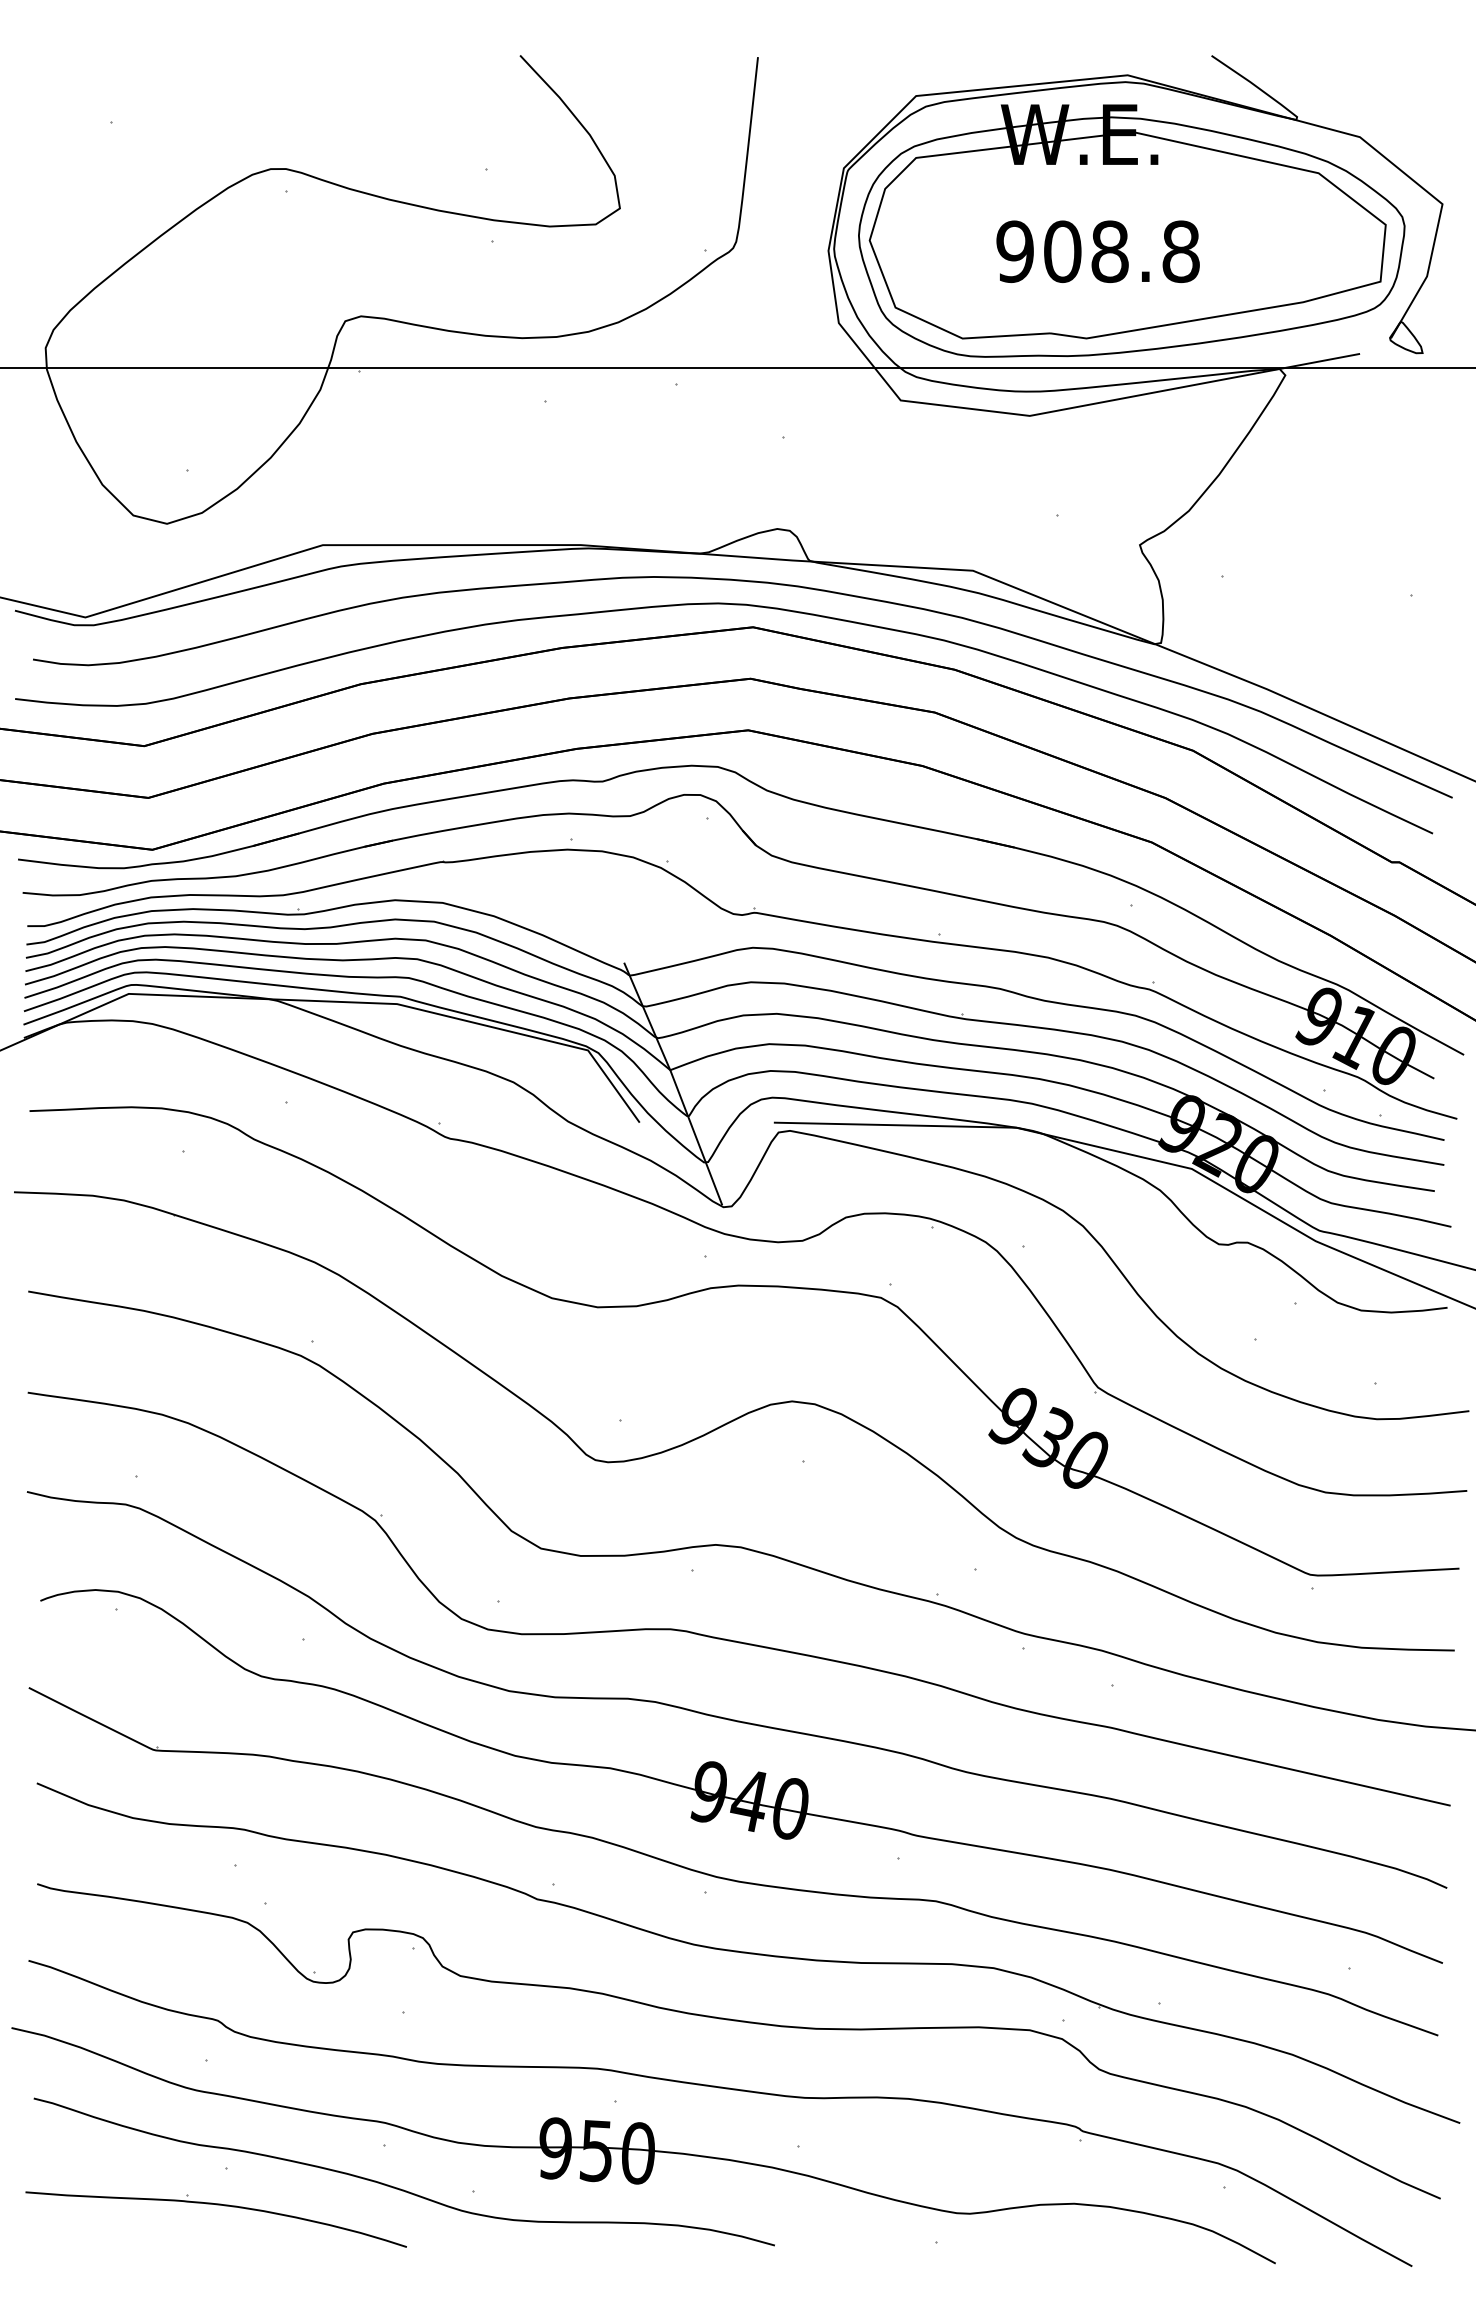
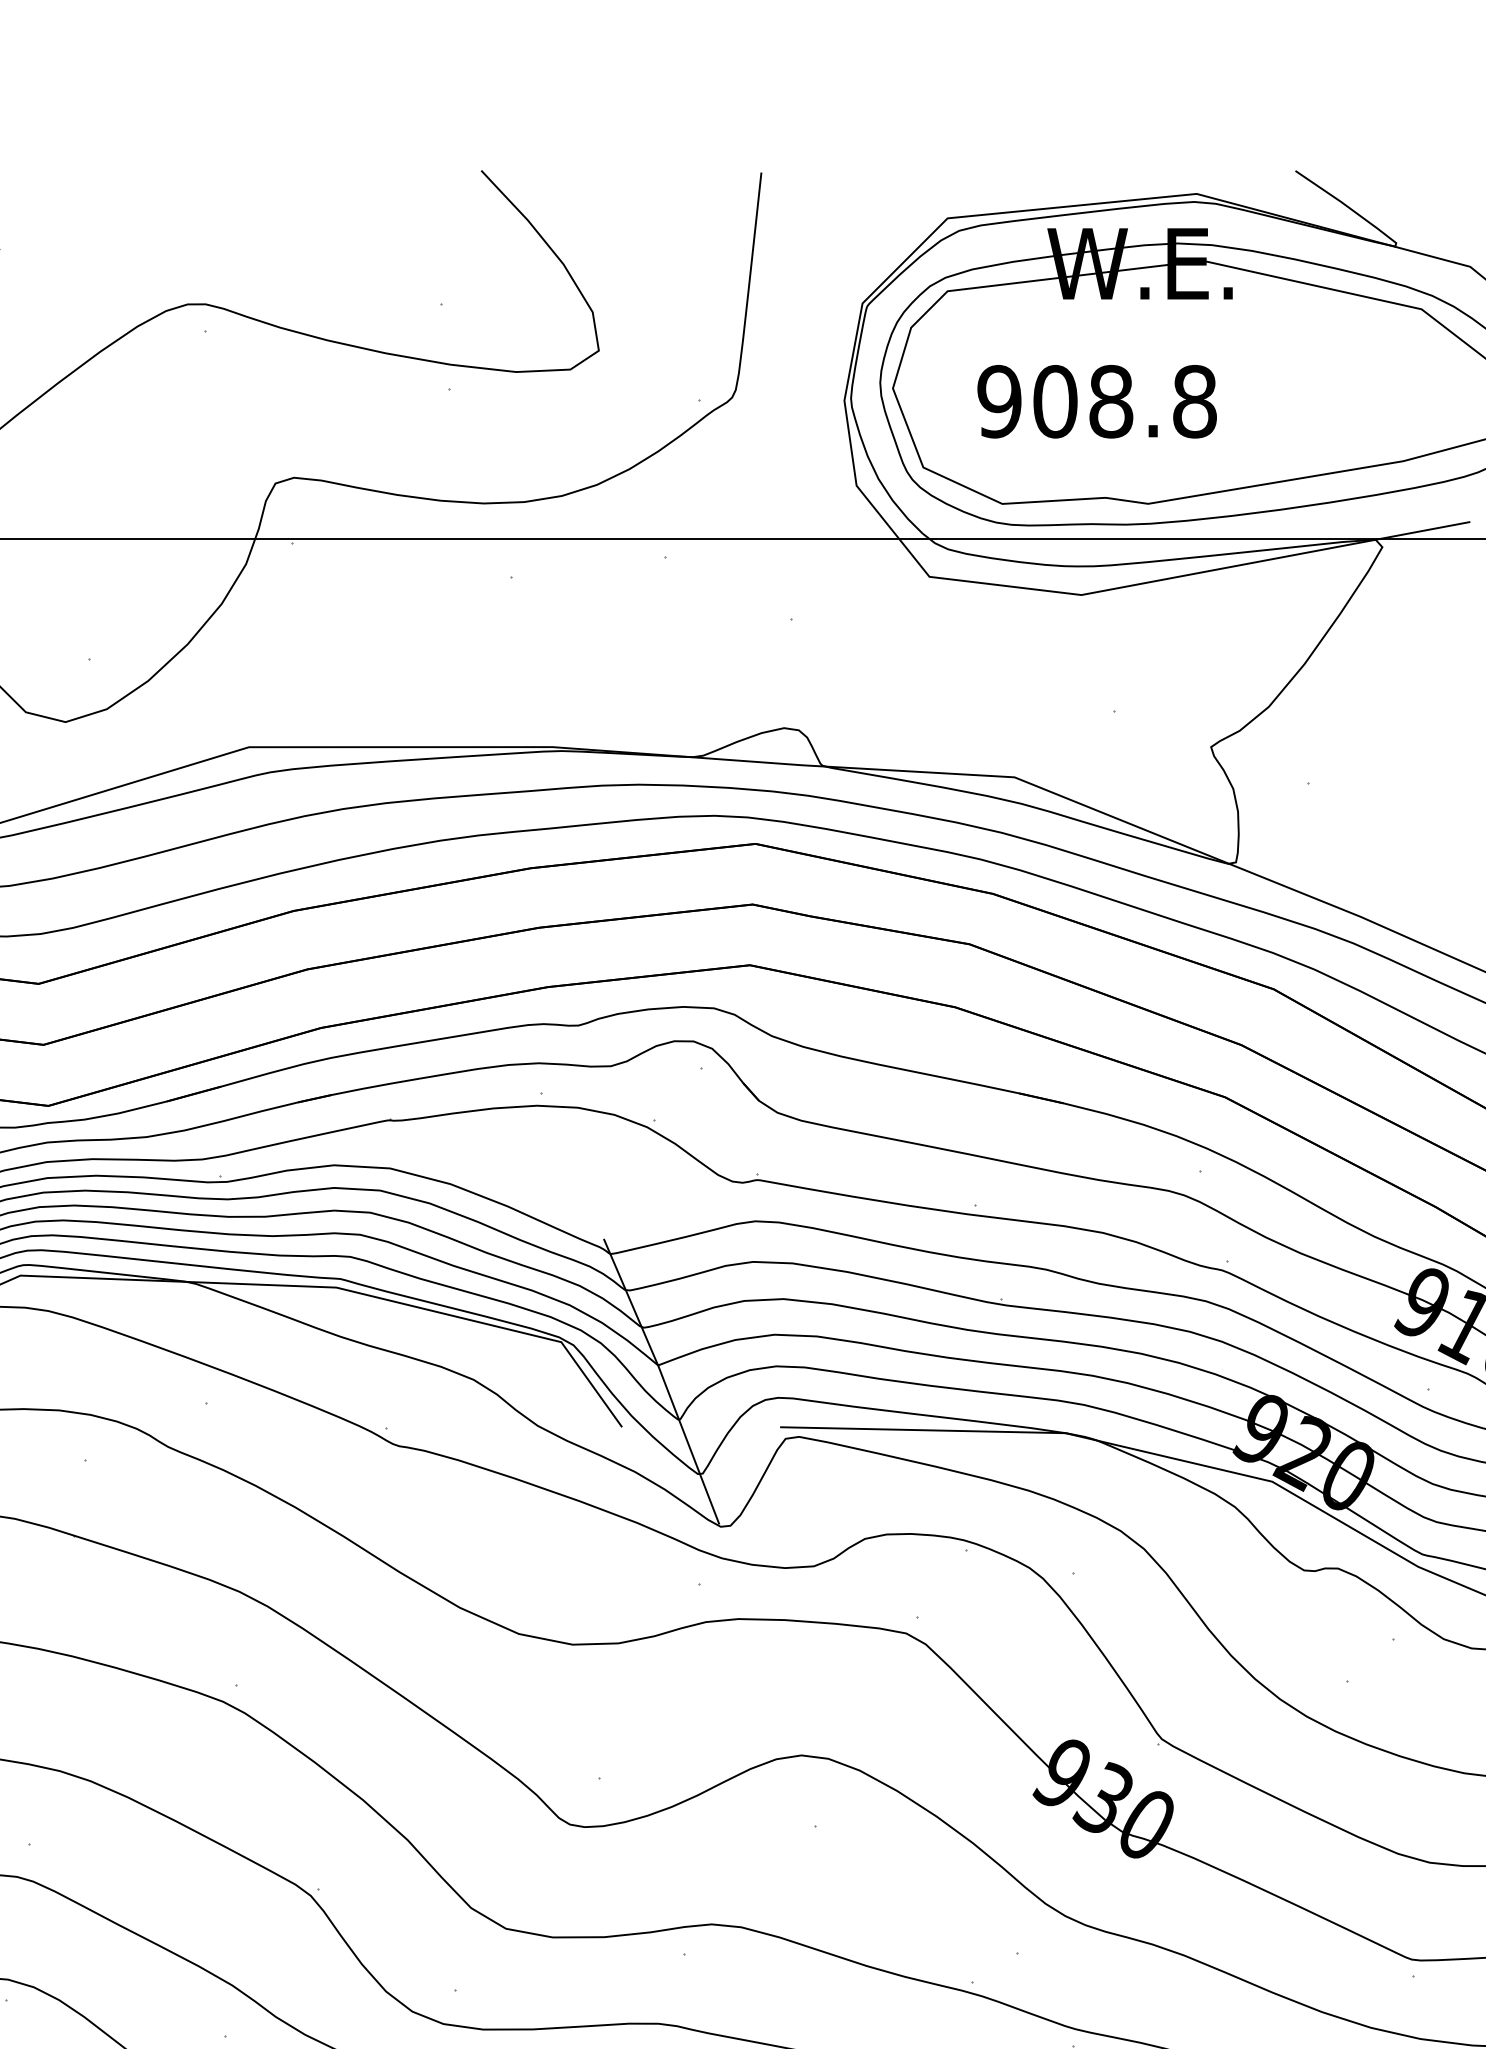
text: (1097, 251) -> (1096, 401), moved

